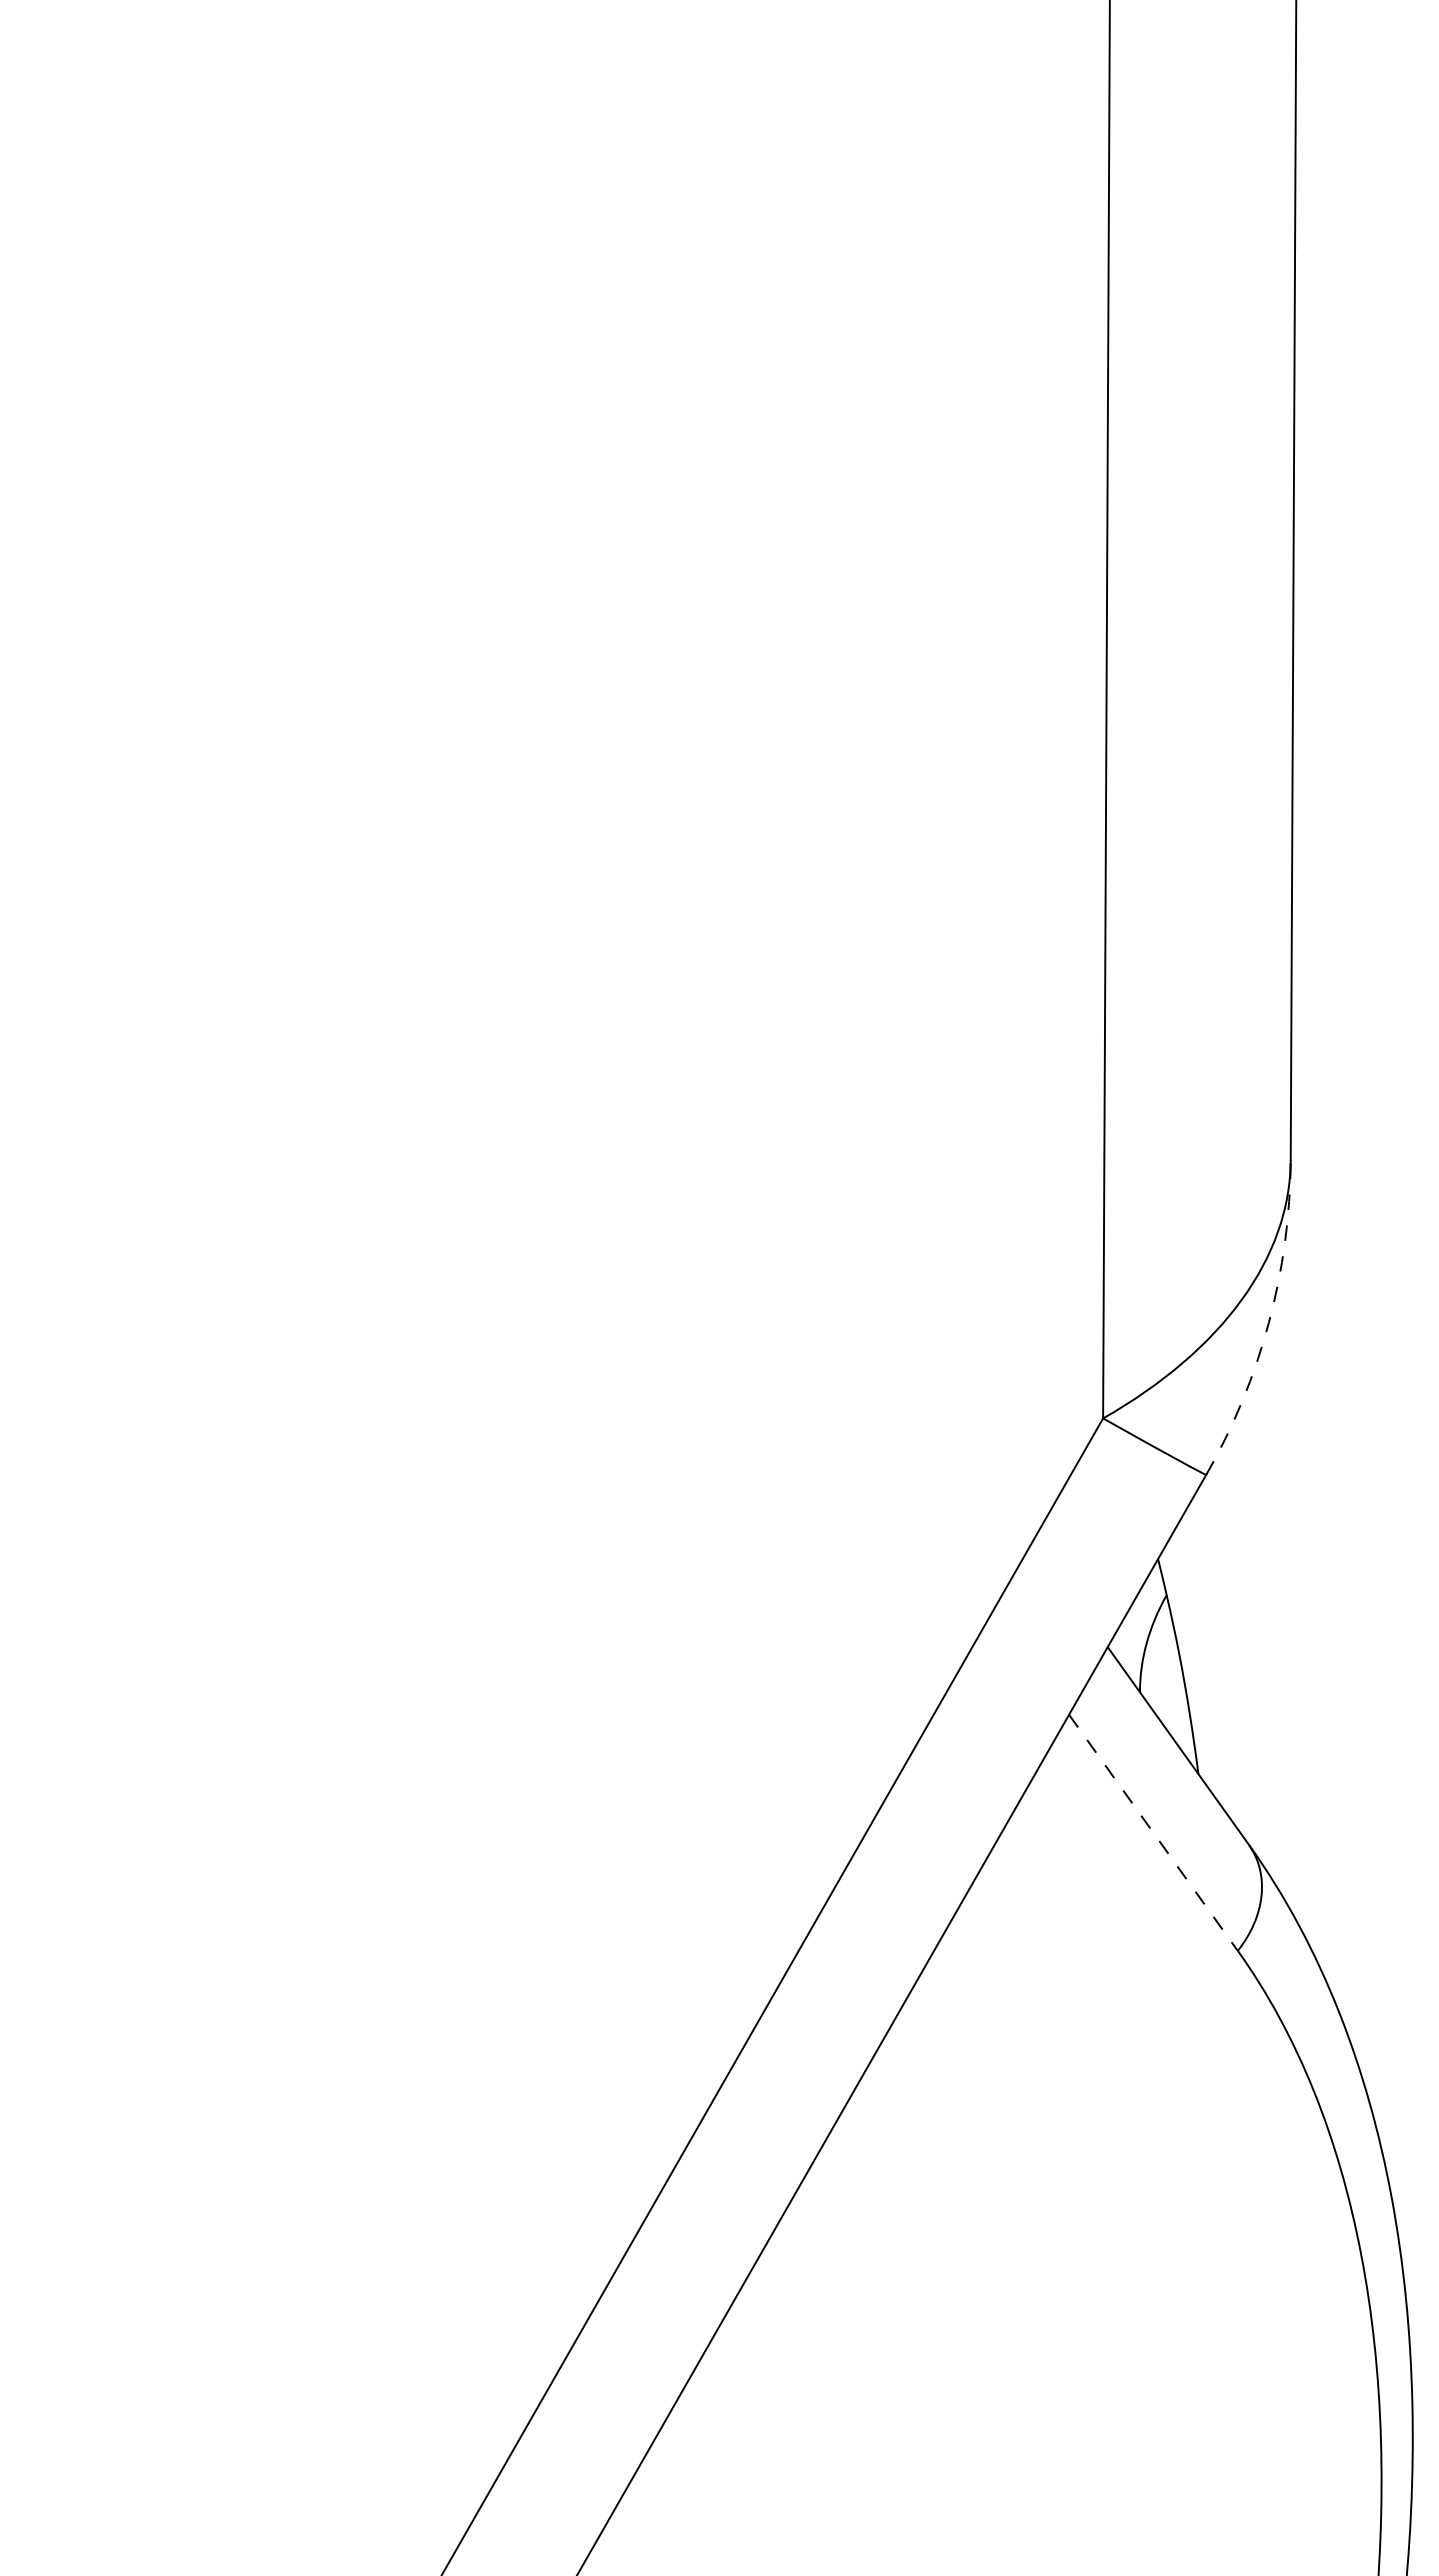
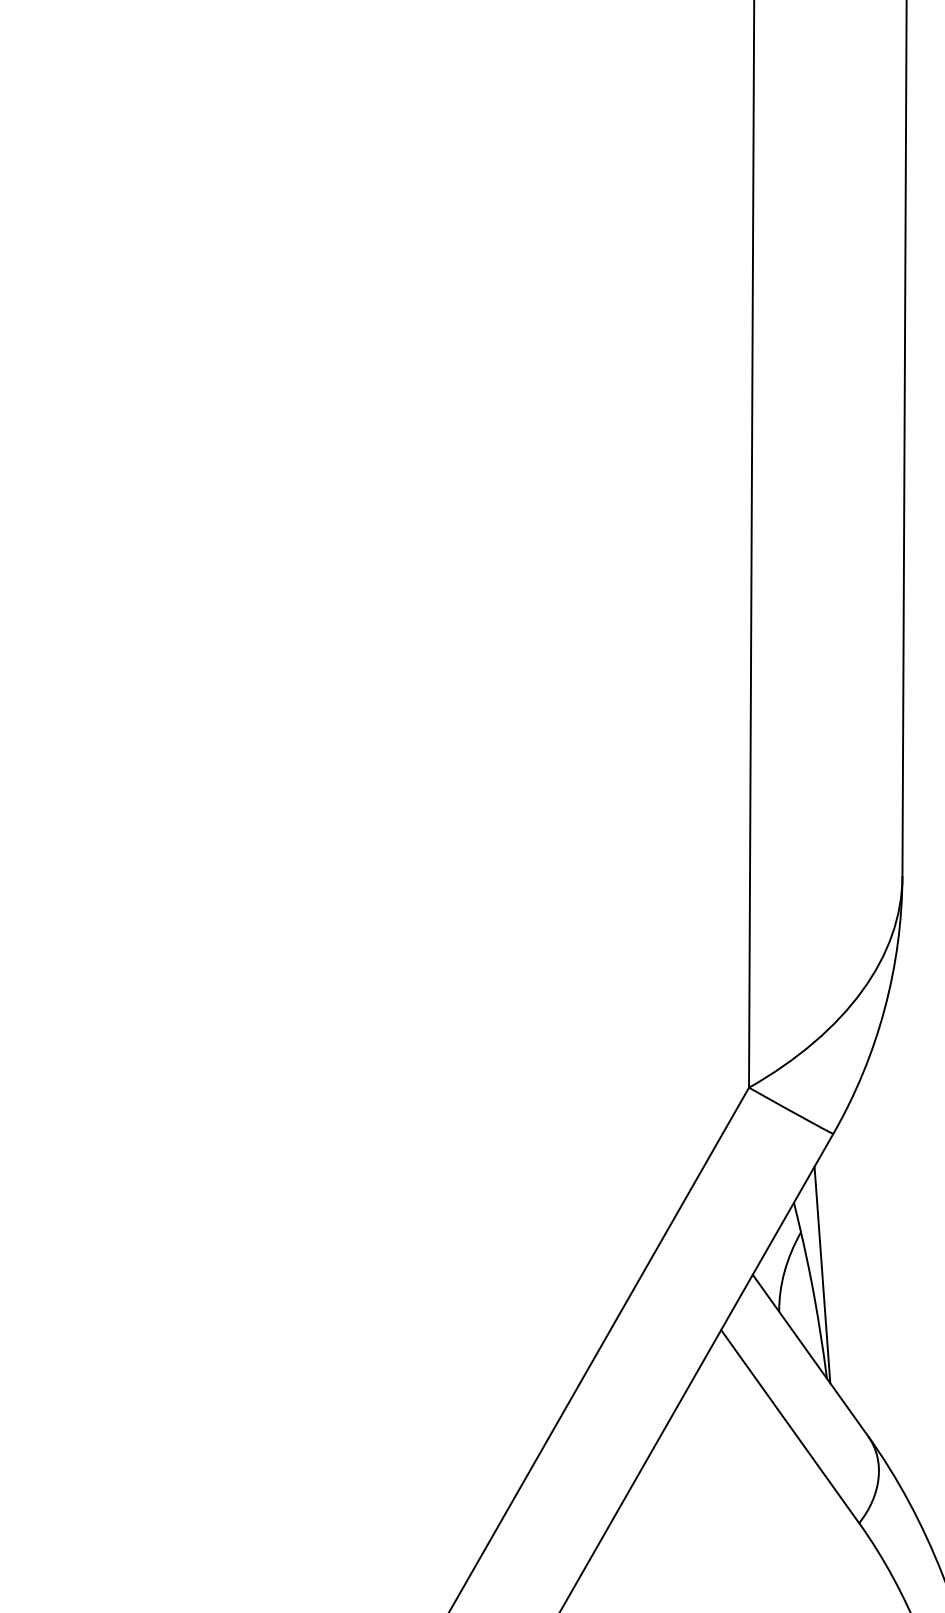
arc: (1268, 1322) -> (884, 1009), dashed -> solid
line: (1192, 1647) -> (822, 1275), added
line: (1153, 1833) -> (790, 1427), dashed -> solid

